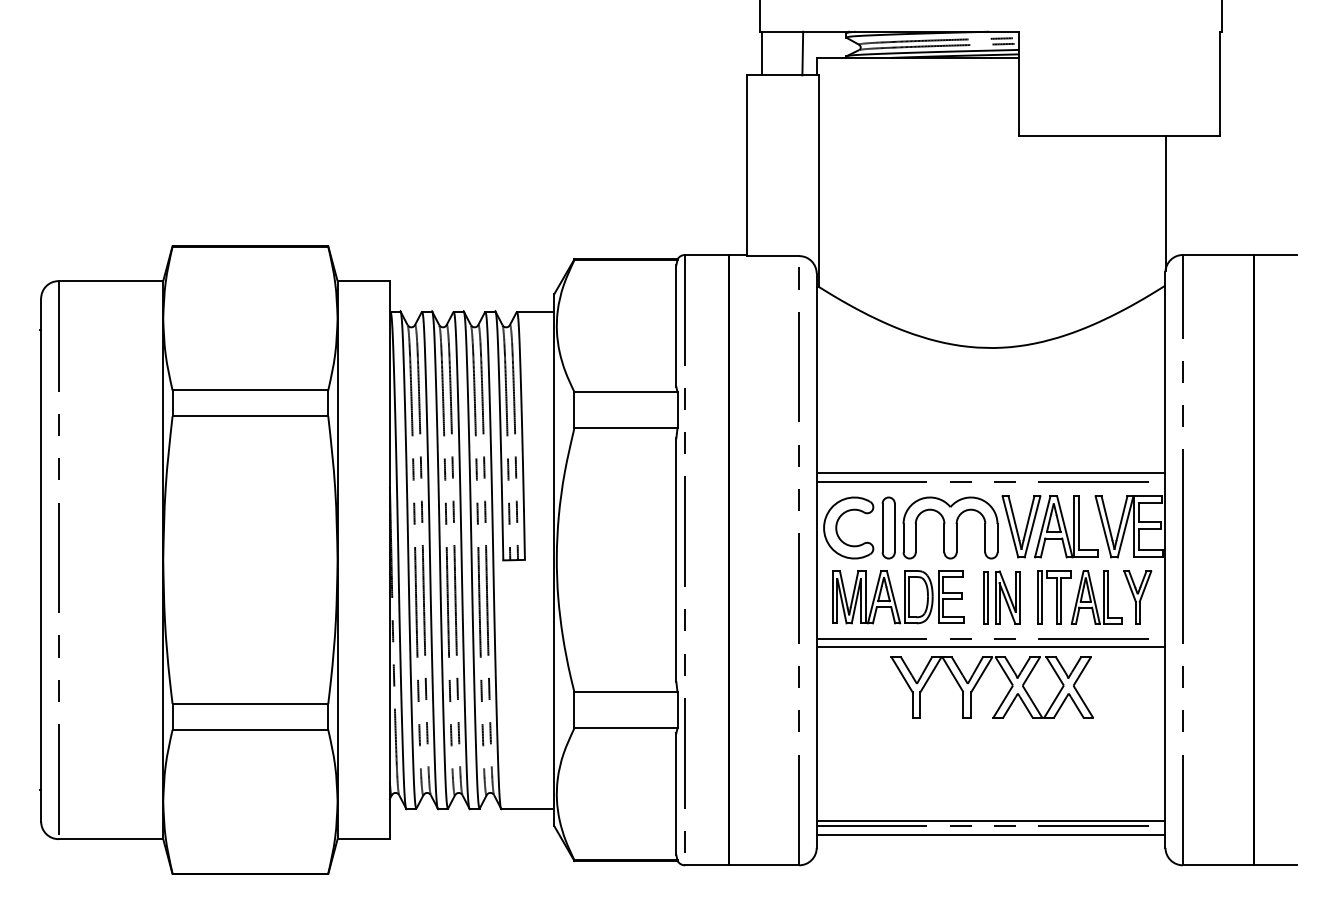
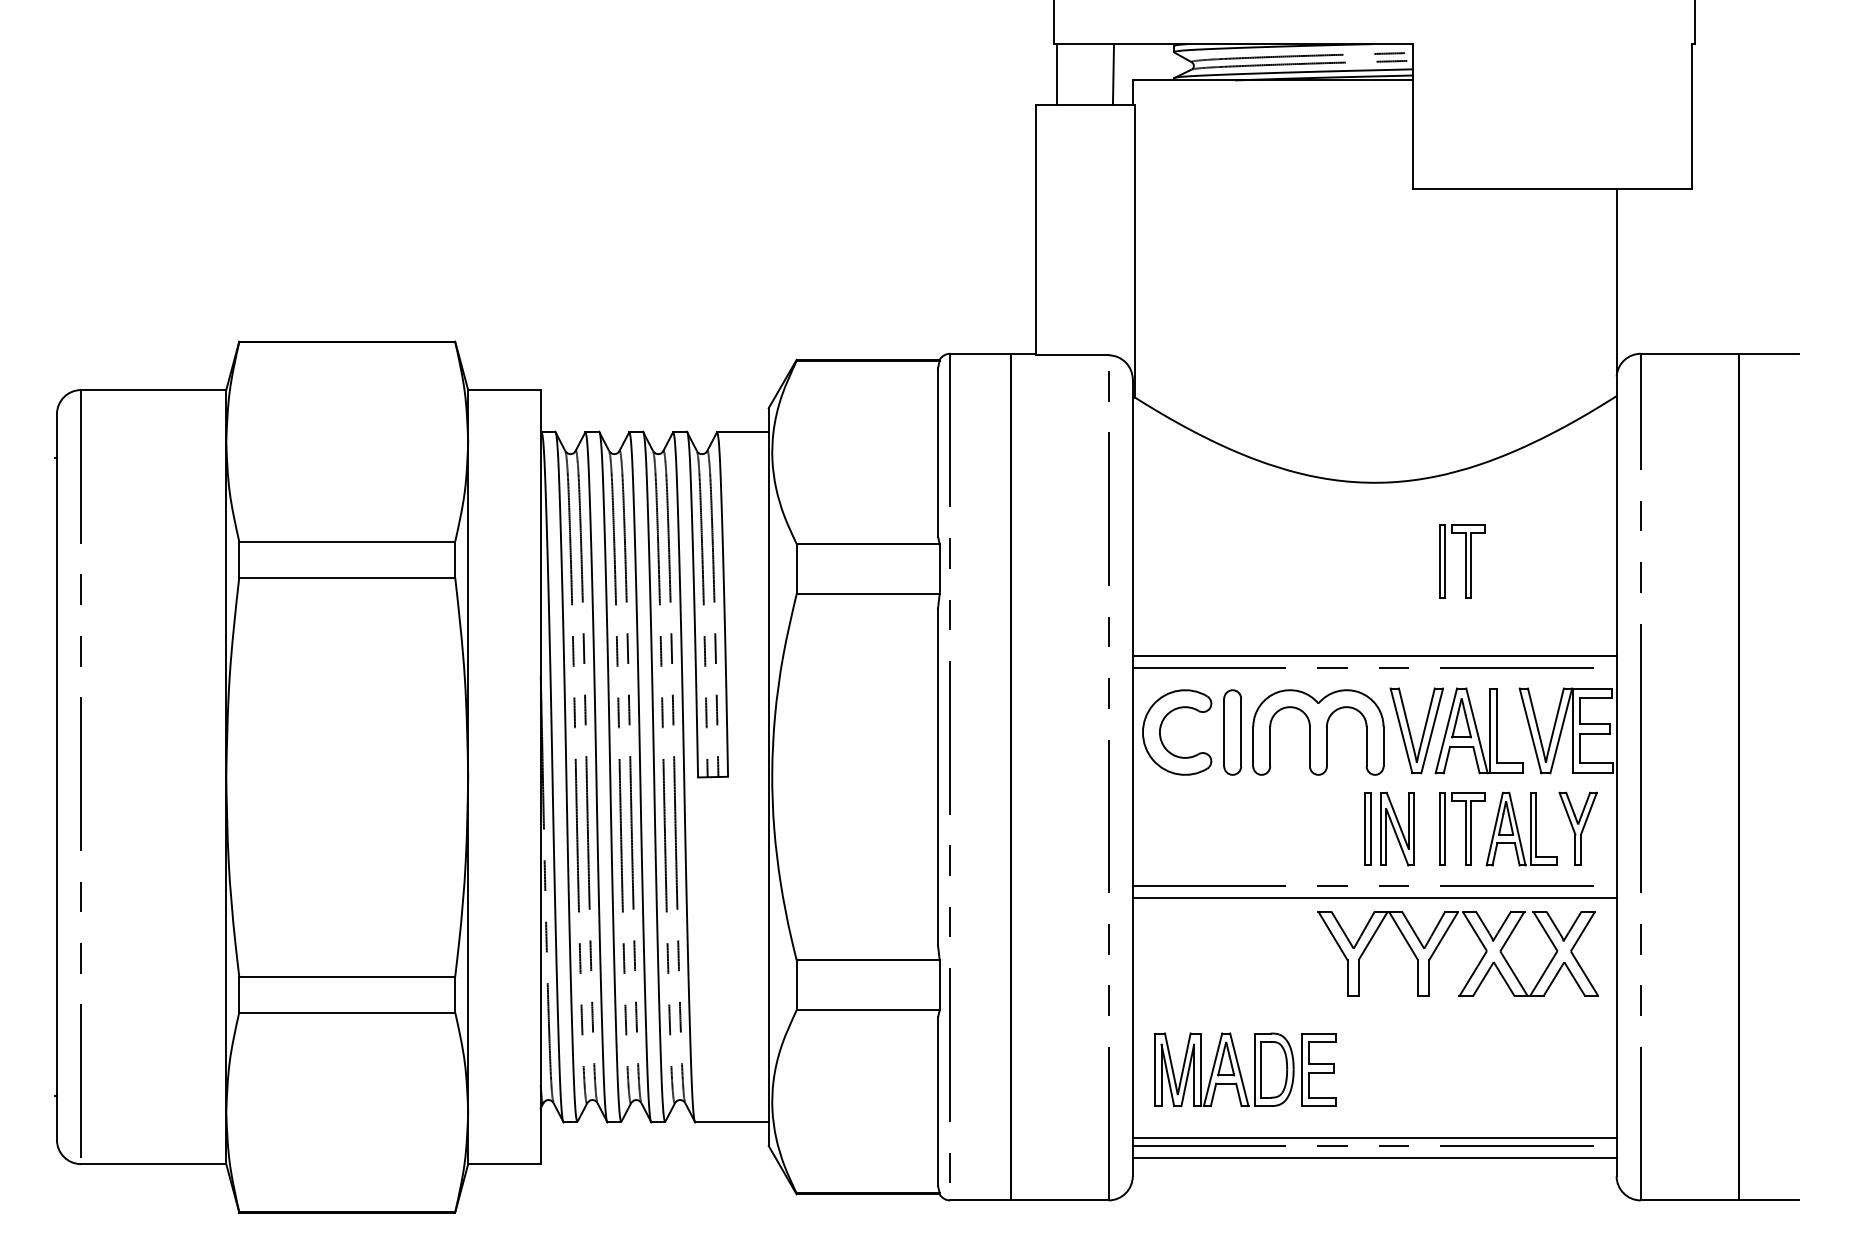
part: (1054, 404) -> (1462, 561), added
part: (898, 597) -> (1246, 1070), moved
part: (979, 680) -> (1440, 944), moved

